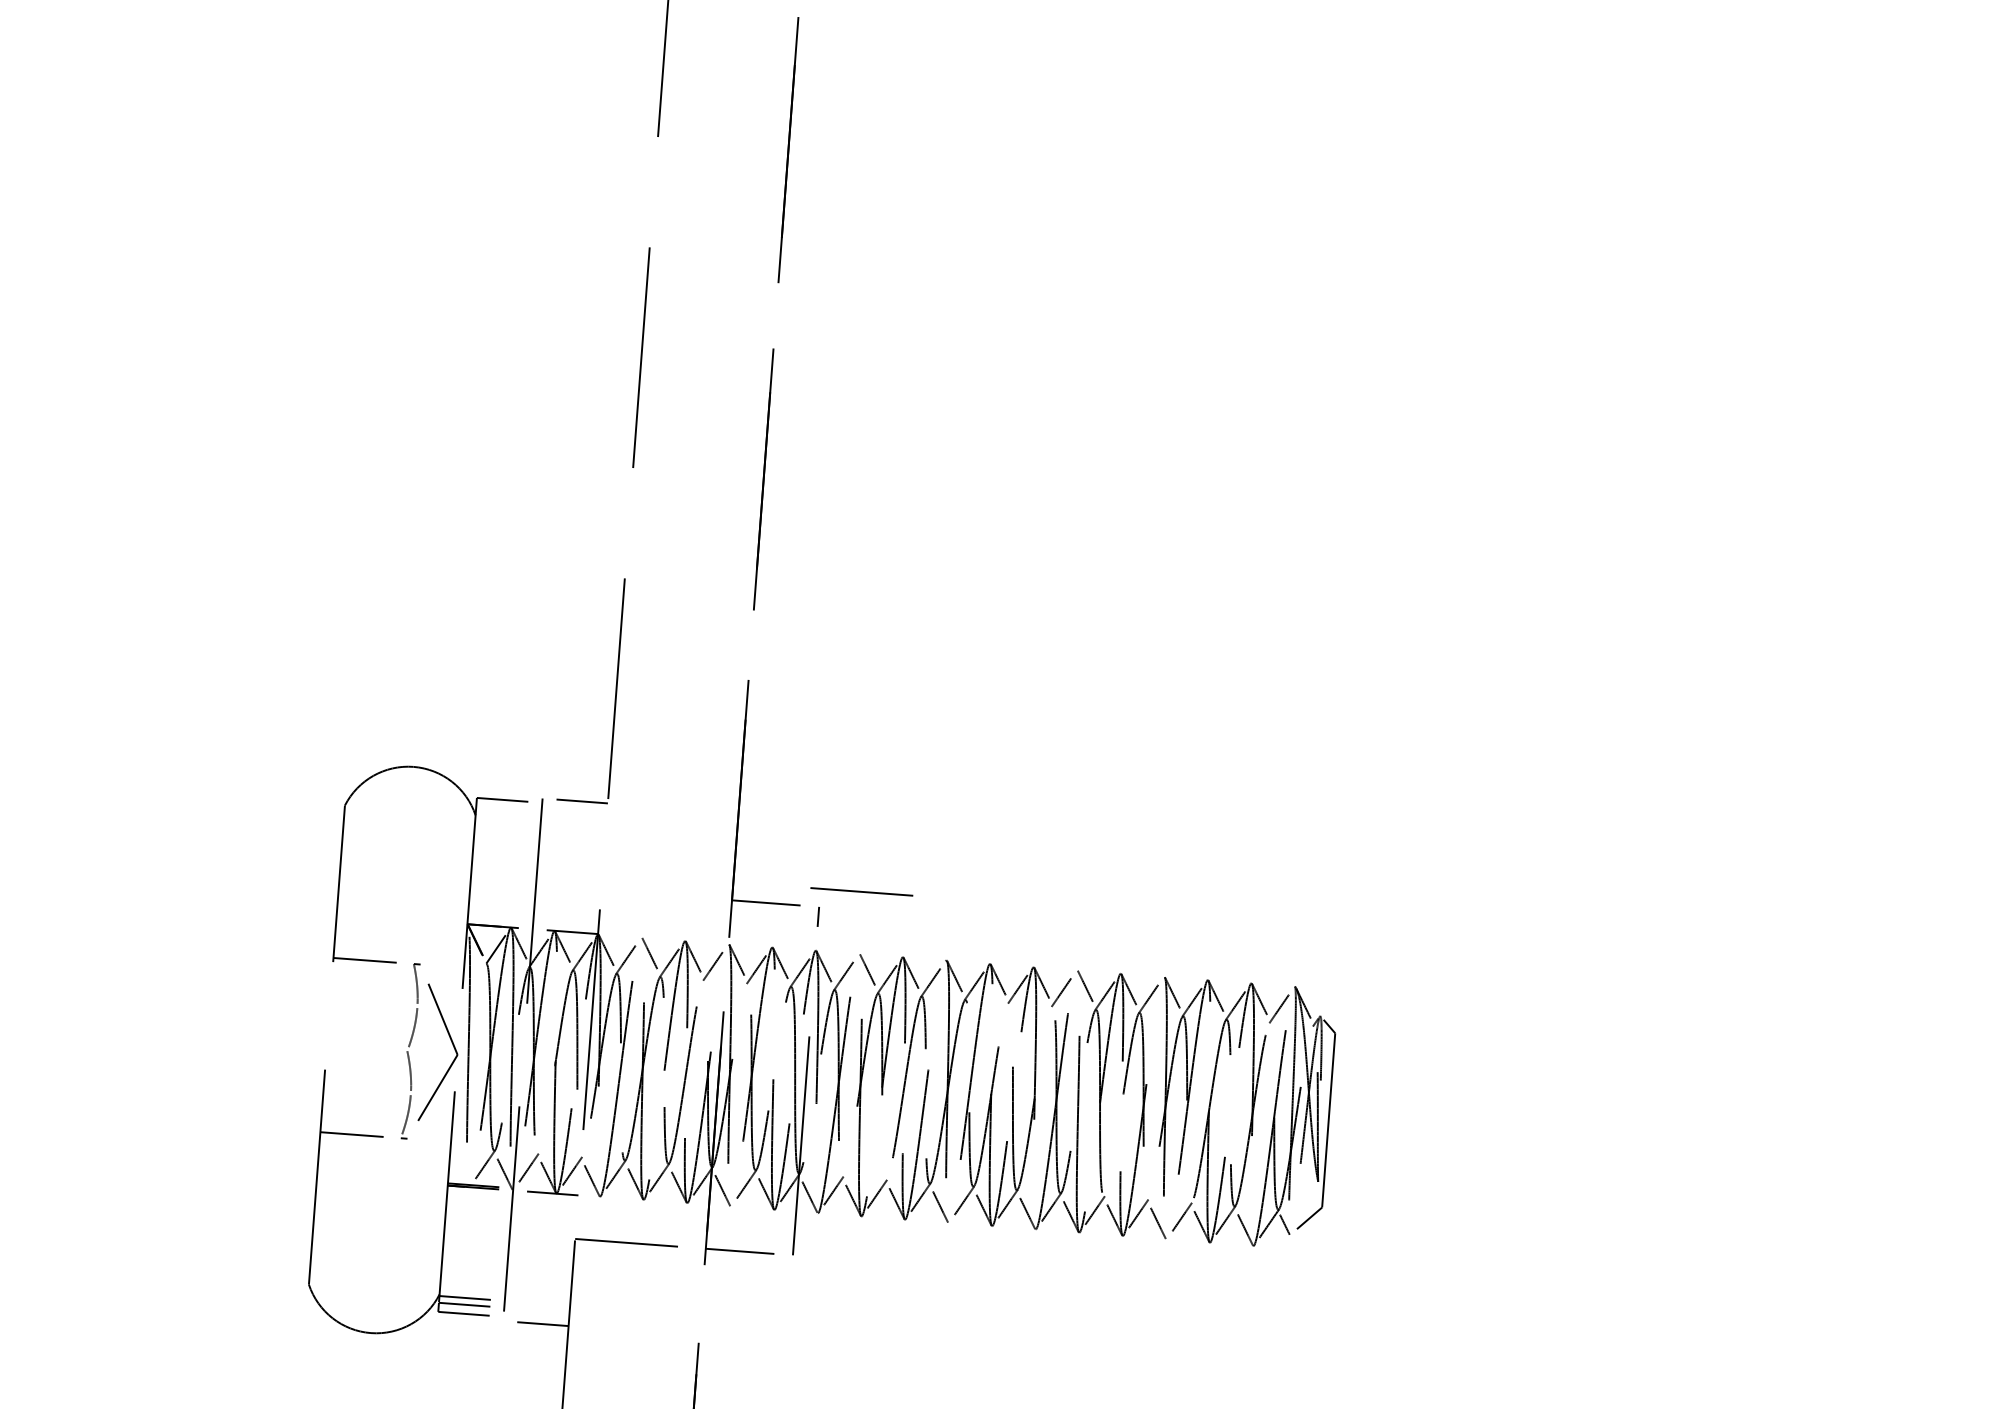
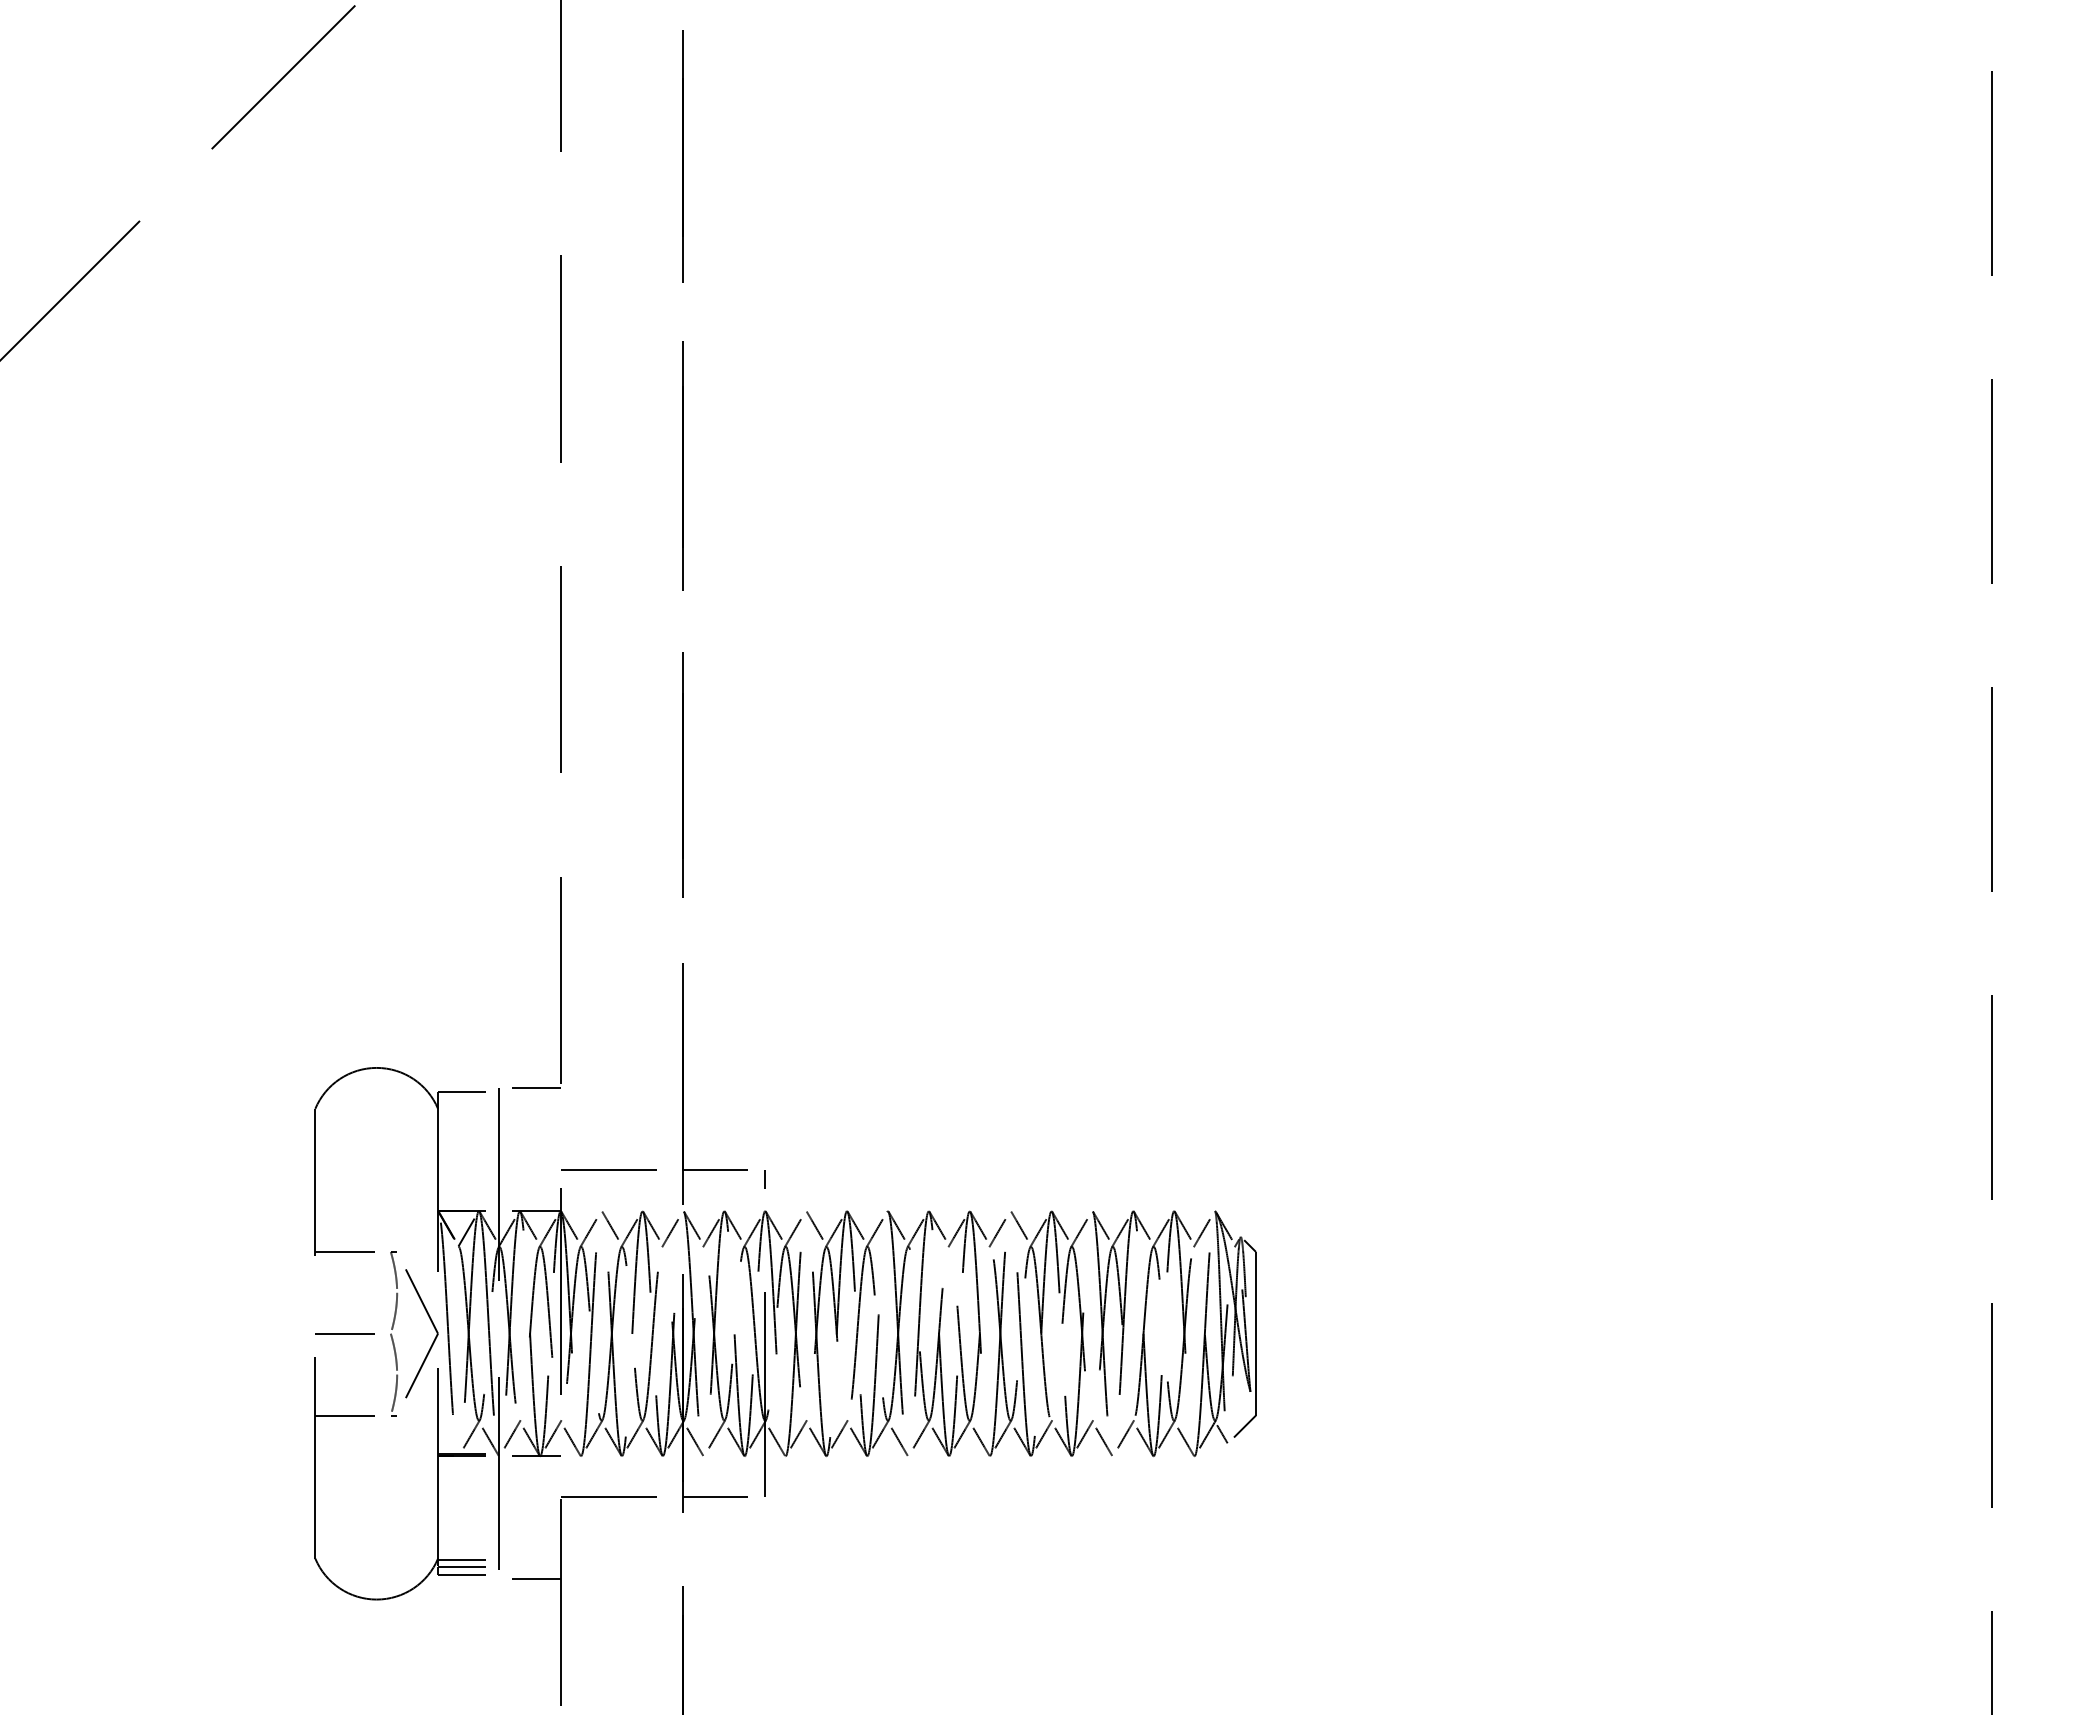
line: (861, 891) -> (608, 1169), moved
line: (358, 1047) -> (344, 1333), added

